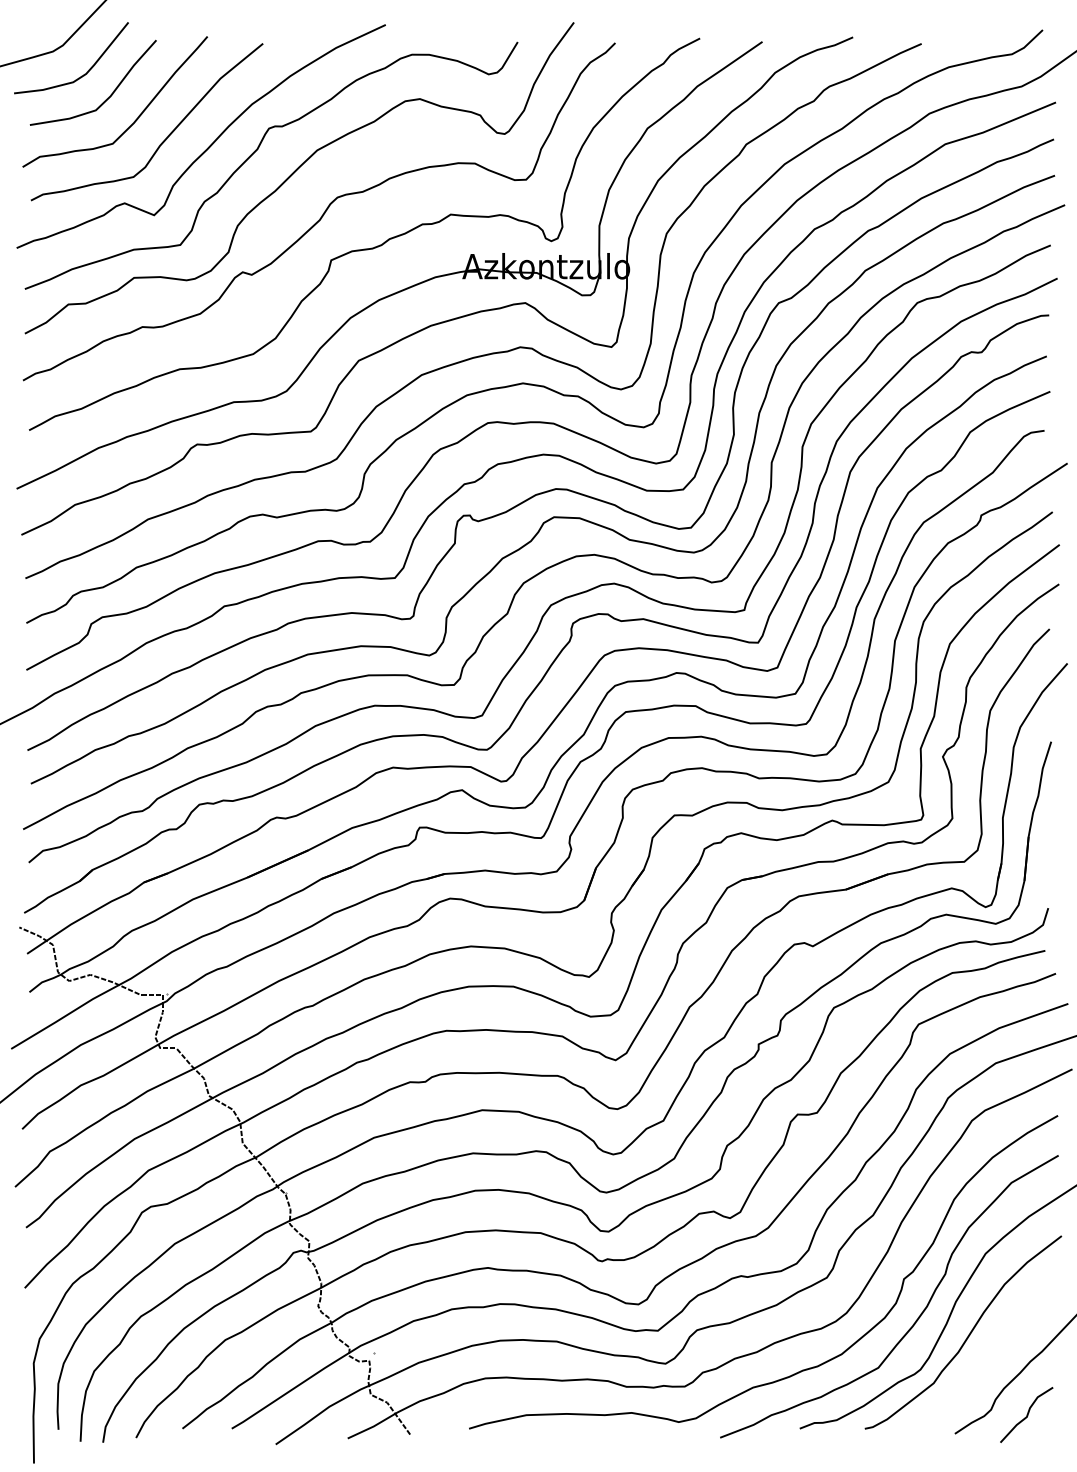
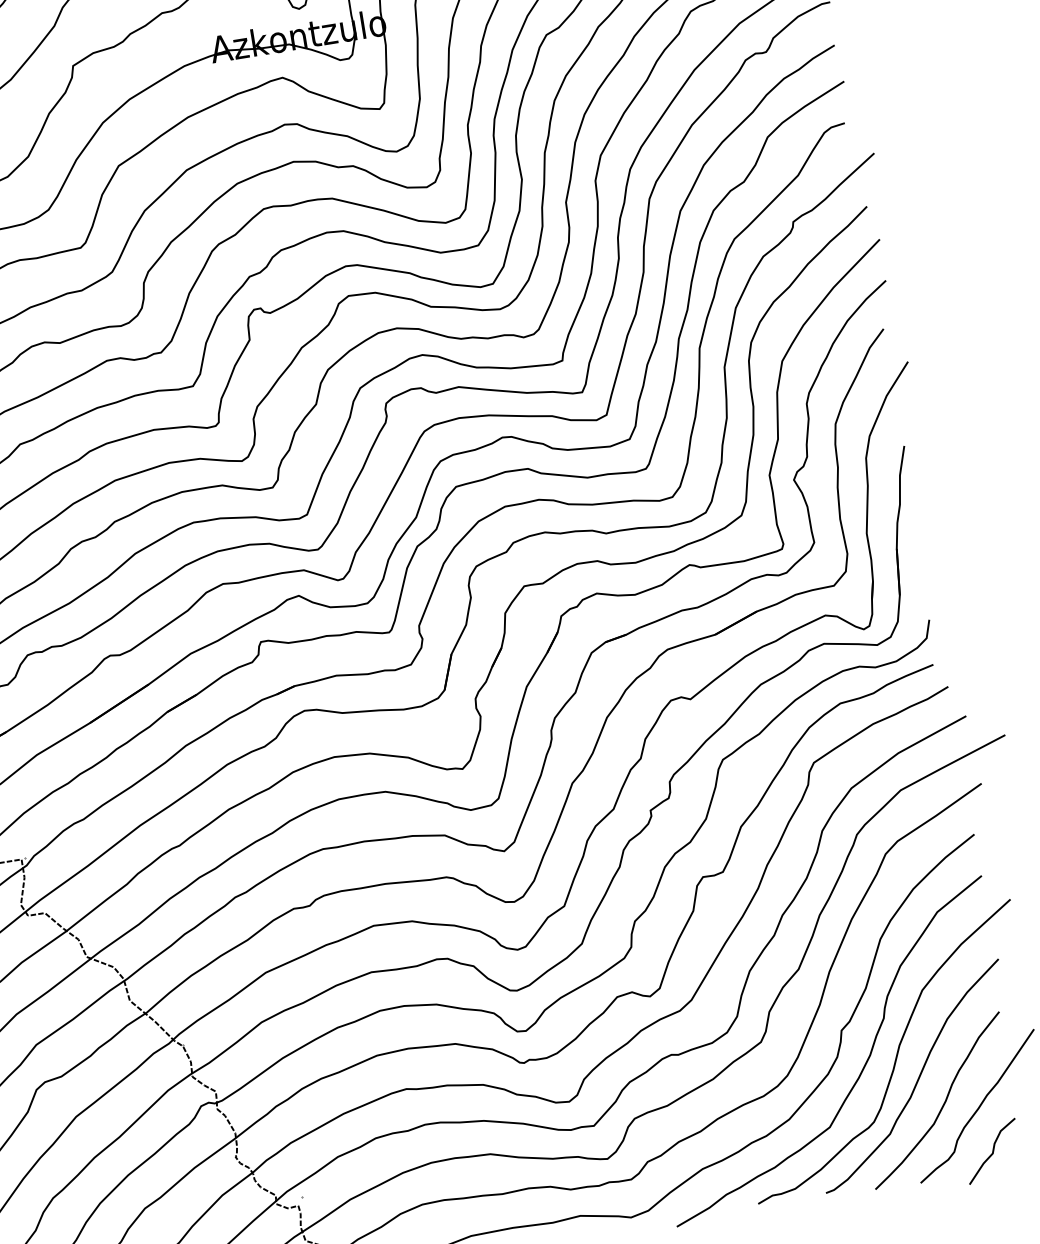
curve: (987, 1363) -> (942, 1104), added

